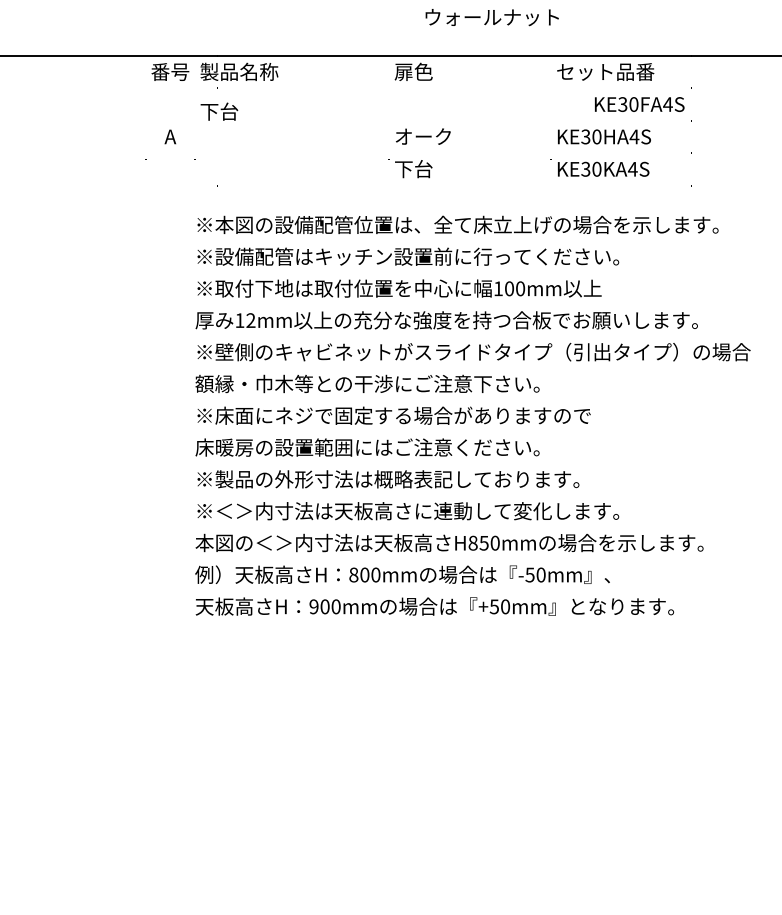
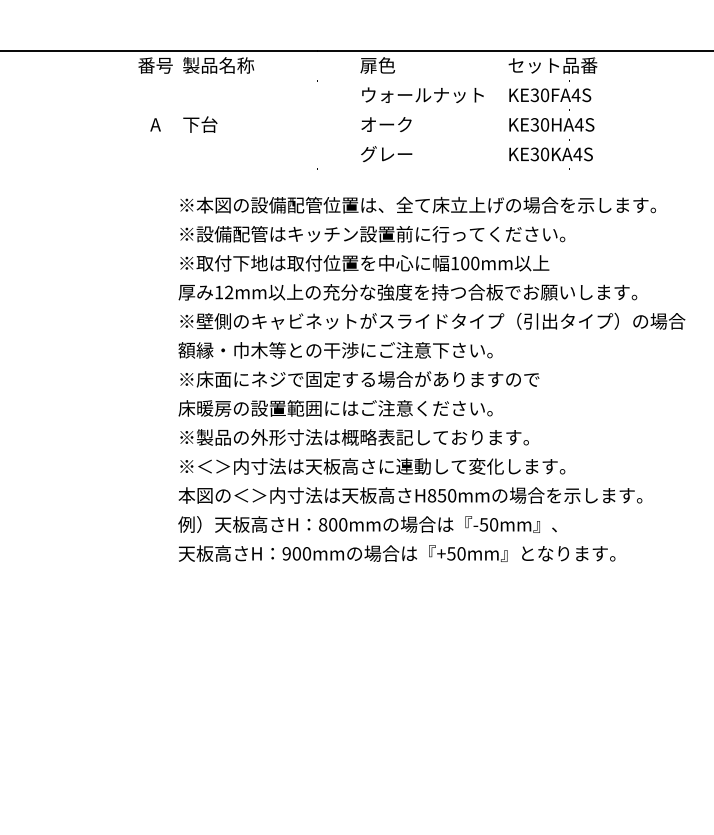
text: (491, 17) -> (422, 95), moved
text: (639, 104) -> (550, 95), moved
text: (219, 111) -> (200, 124), moved
text: (423, 169) -> (386, 154), 下台 -> グレー

